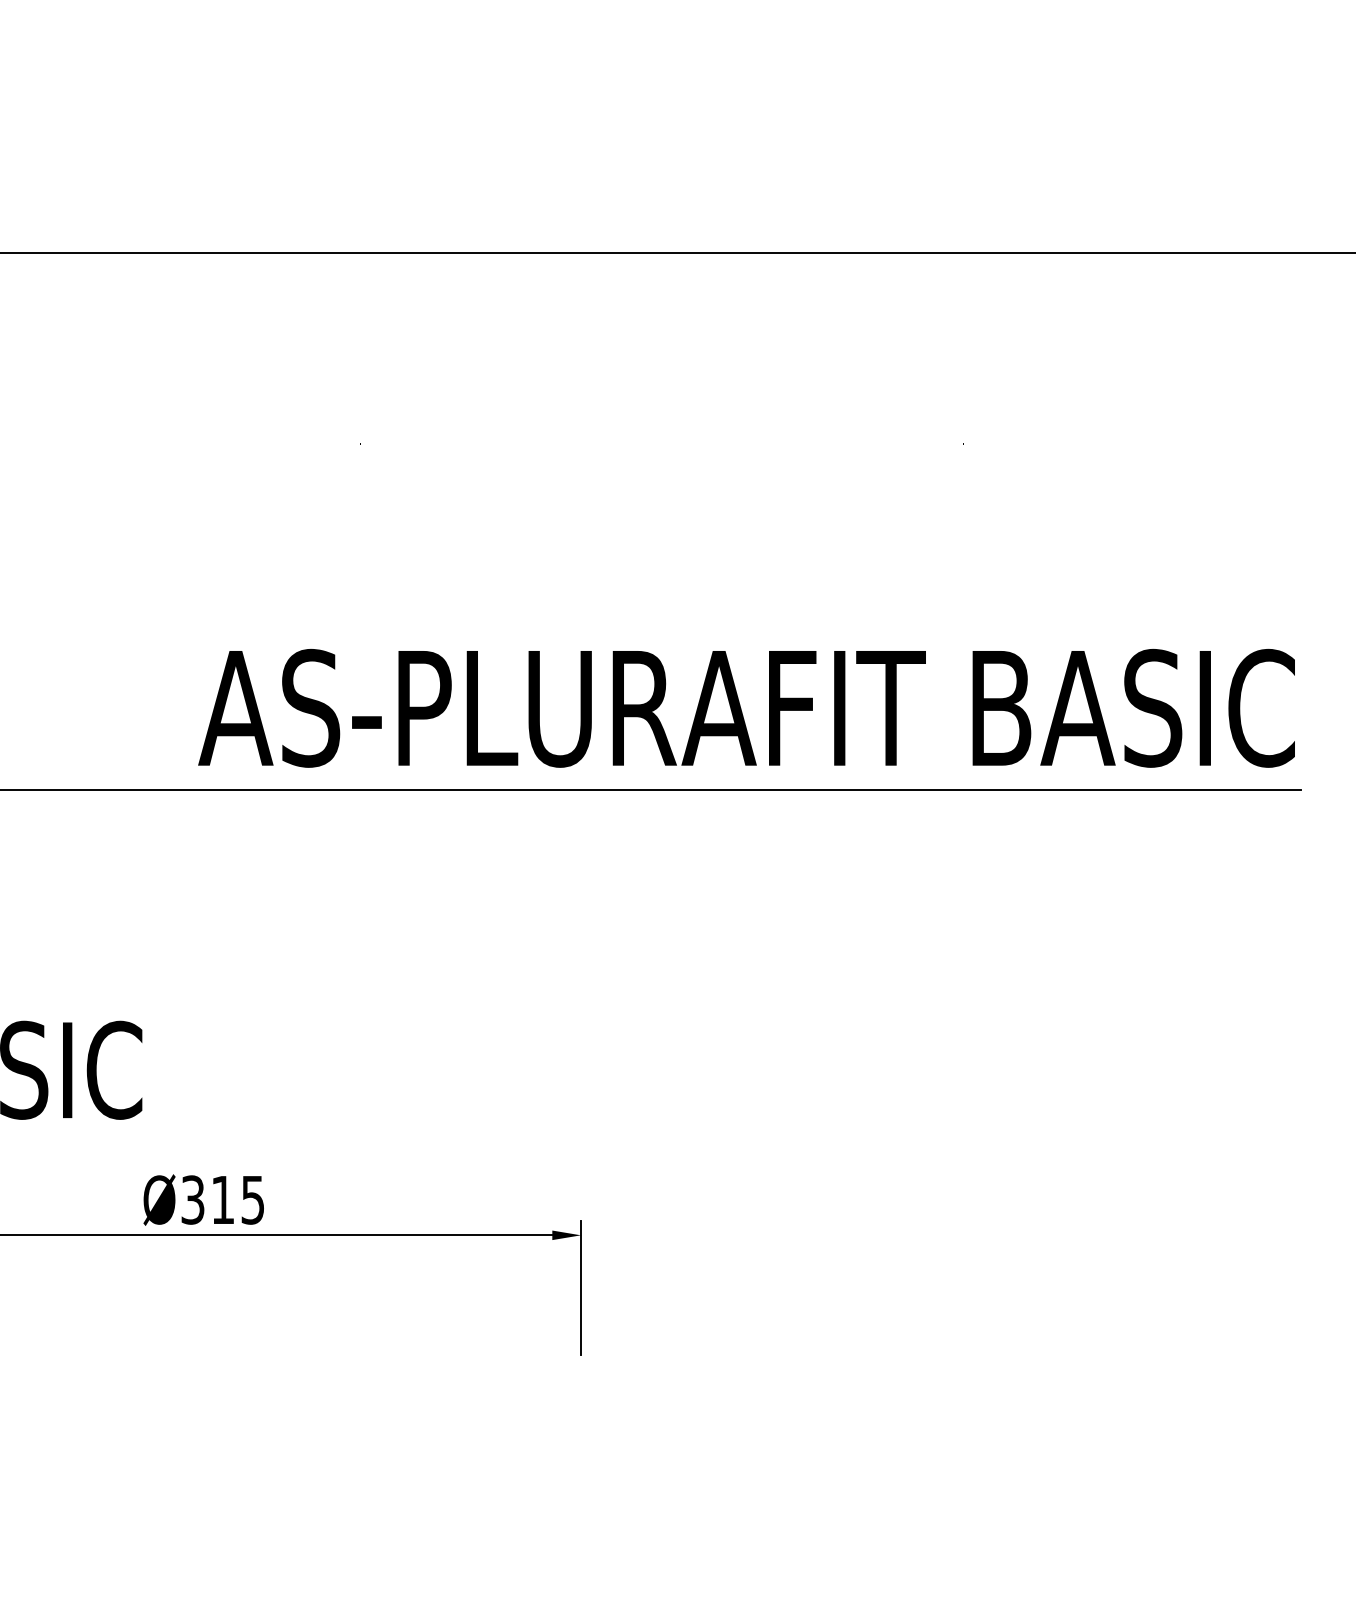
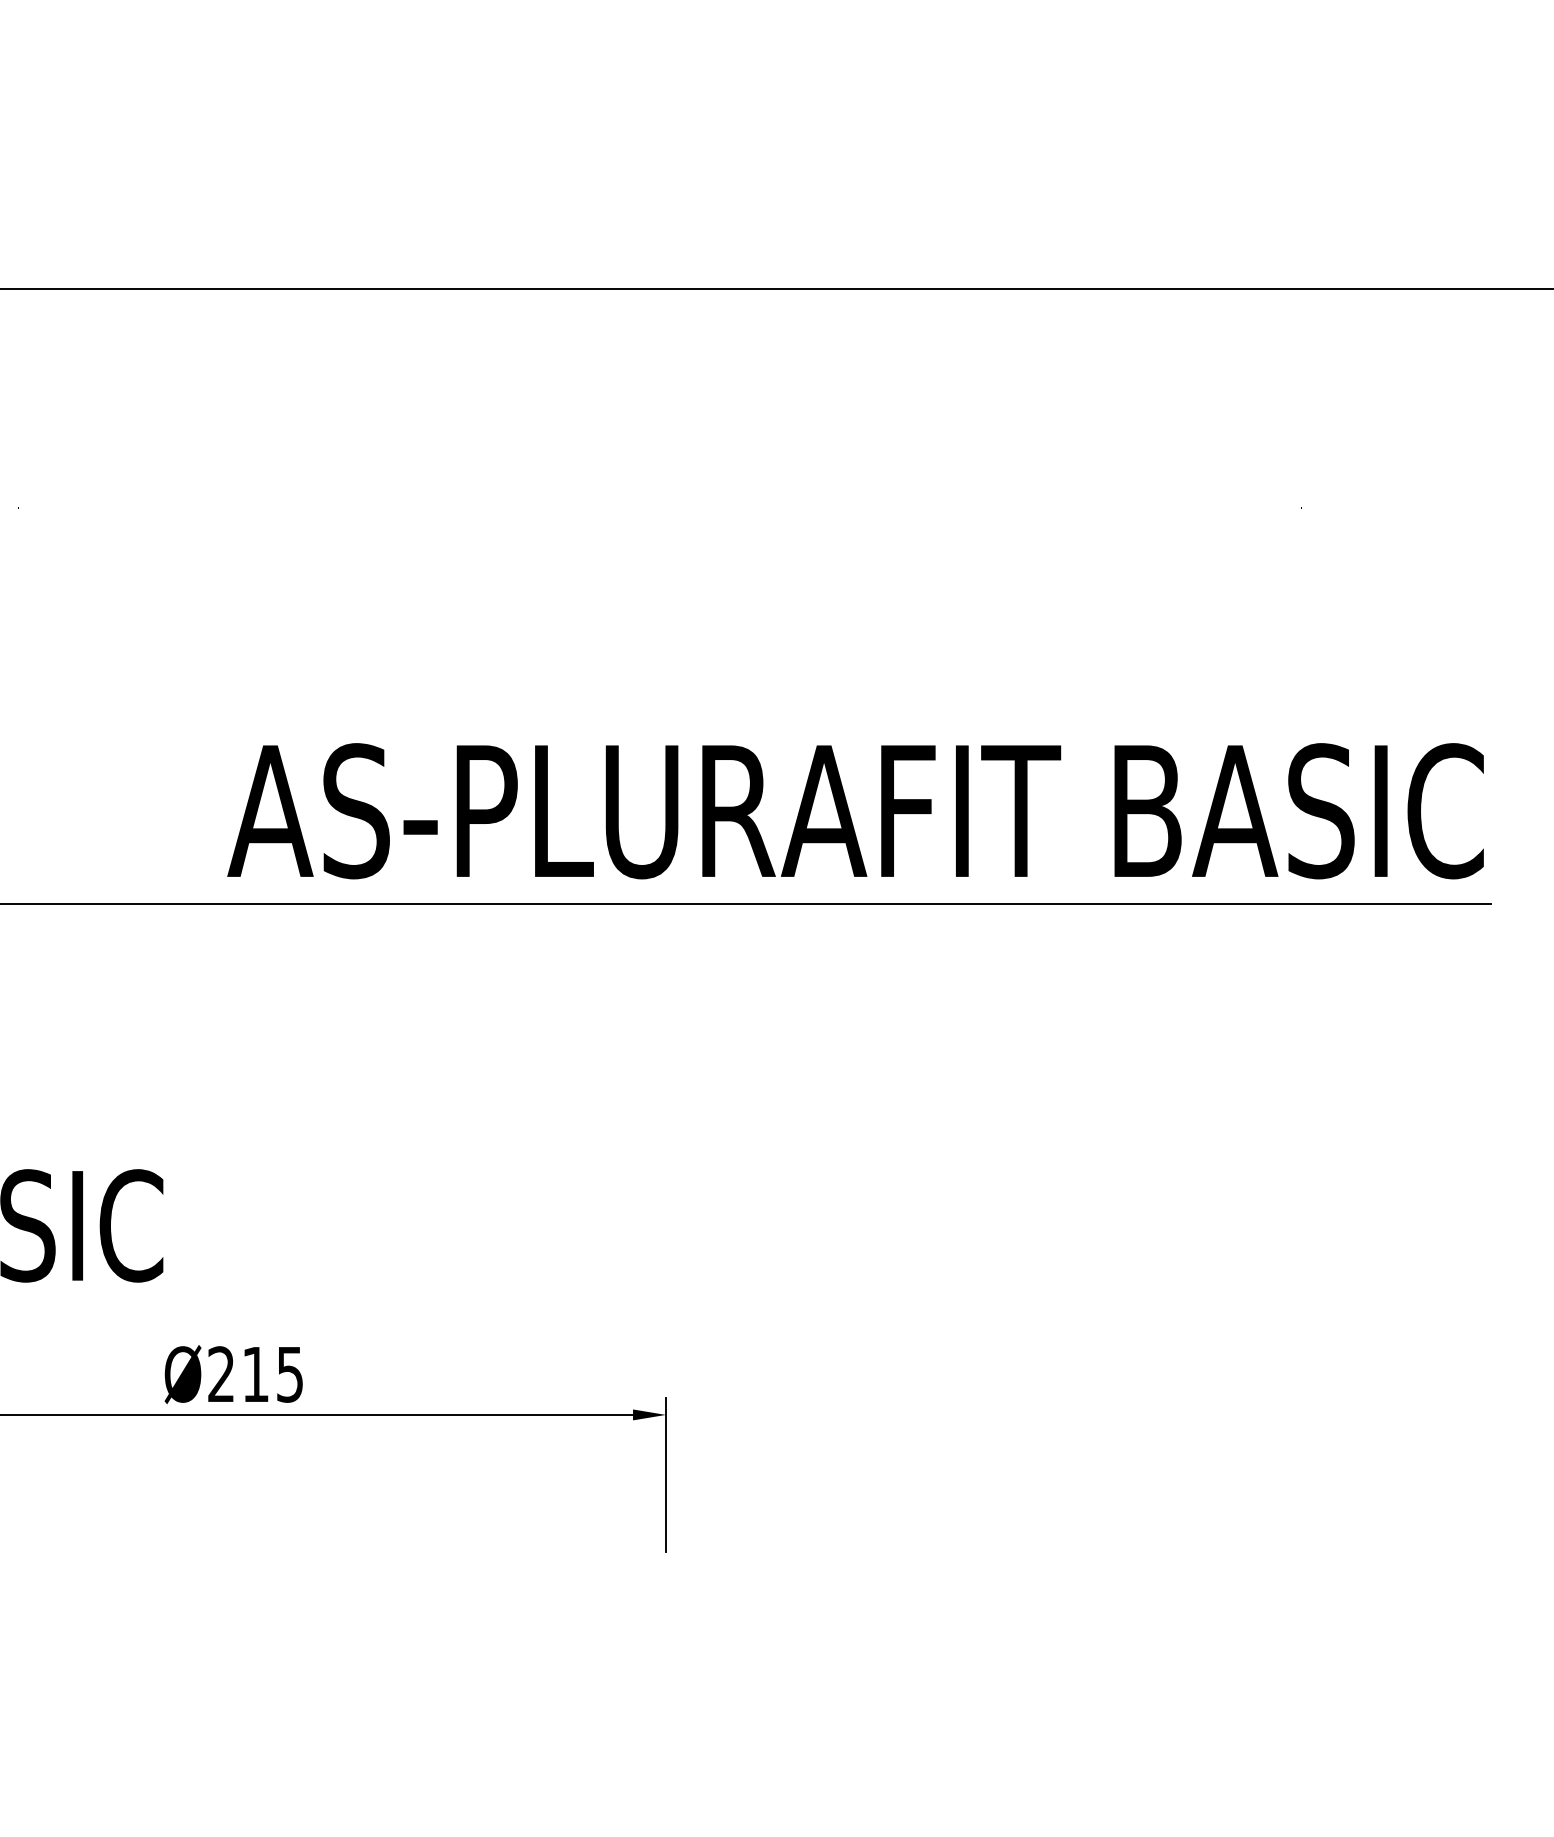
text: (193, 1200) -> (221, 1374), Ø315 -> Ø215

